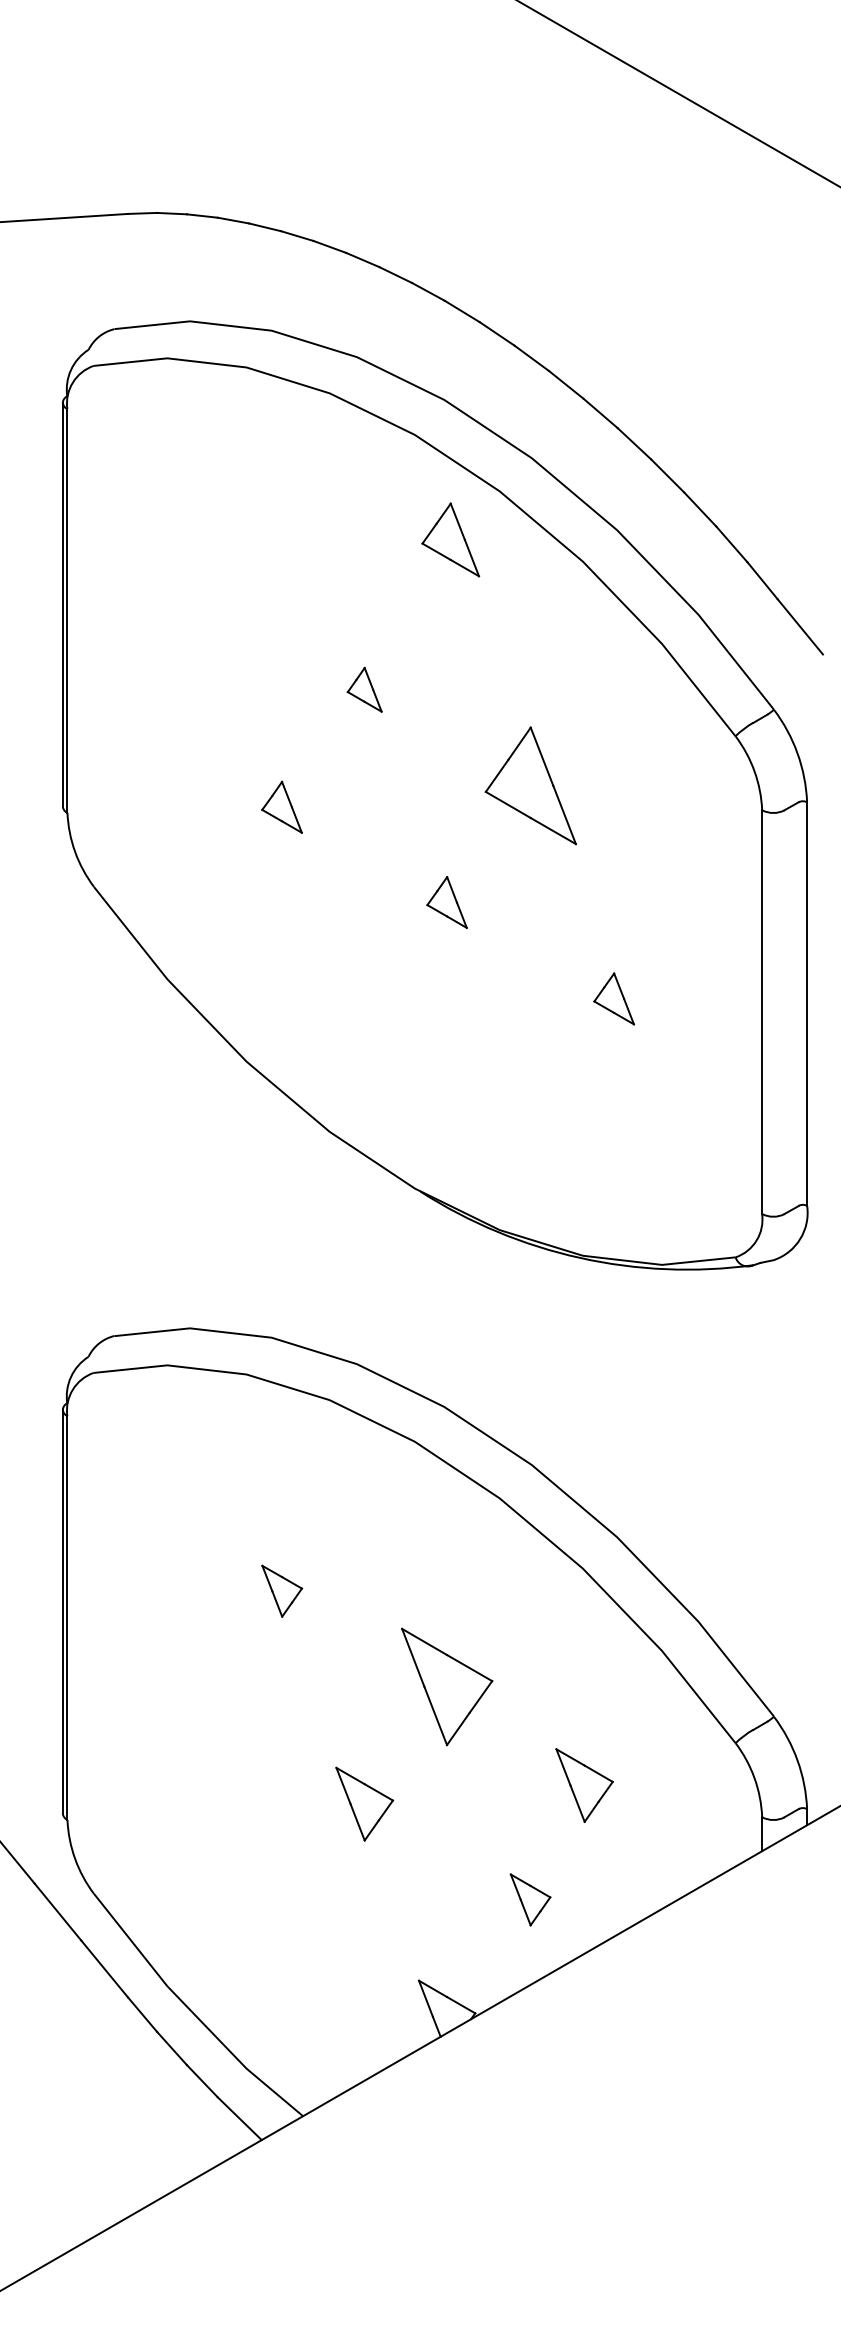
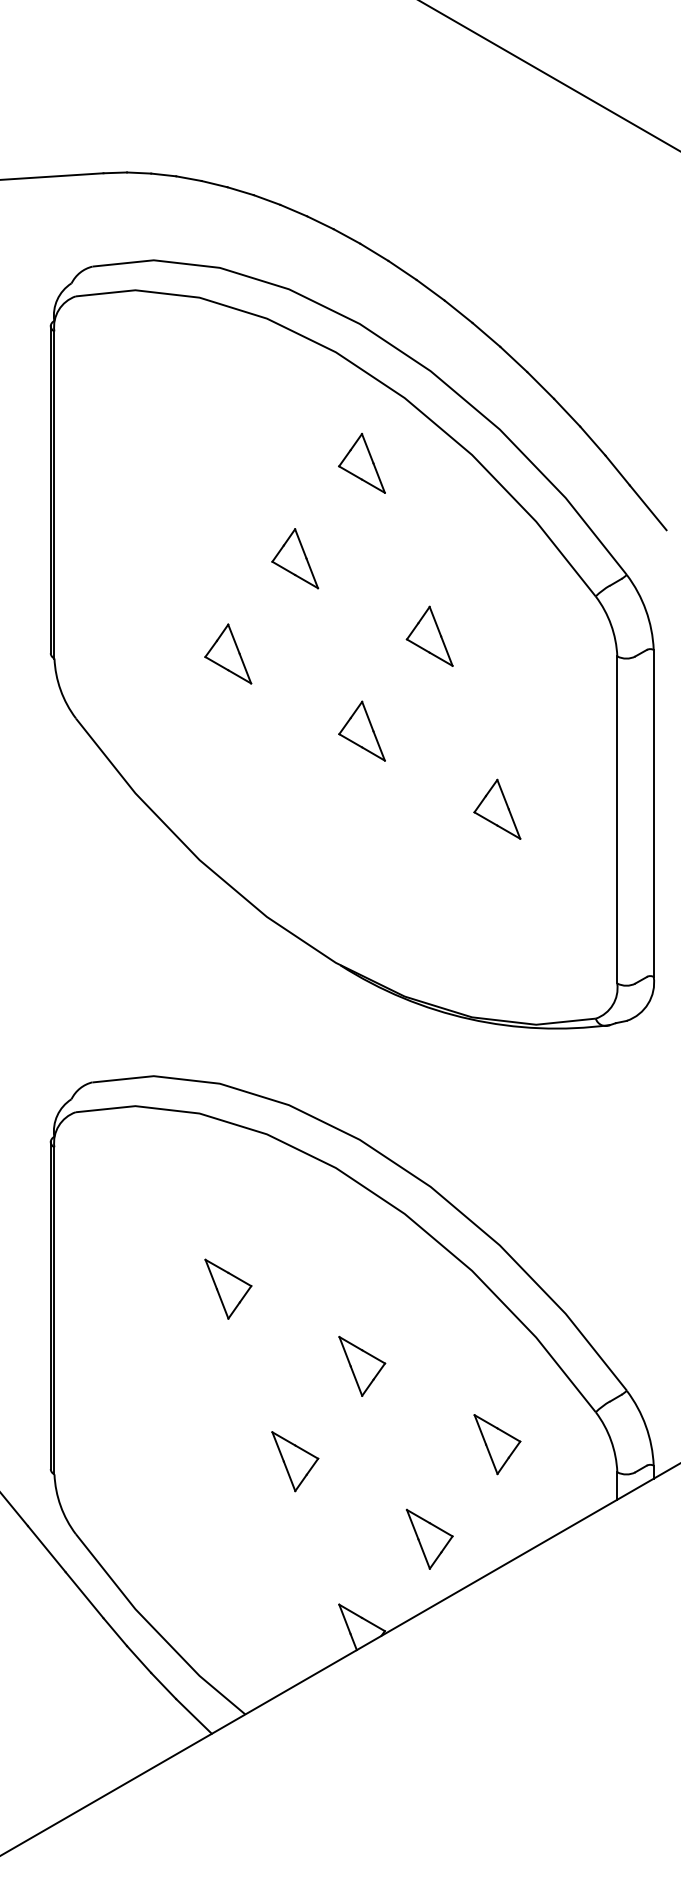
part: (450, 540) -> (361, 463), moved
part: (364, 689) -> (295, 558), size x1.67
part: (530, 784) -> (429, 635), size x0.62
part: (282, 806) -> (228, 653), size x1.43
part: (446, 901) -> (361, 730), size x1.43
part: (614, 997) -> (497, 808), size x1.43
part: (282, 1590) -> (228, 1288), size x1.43
part: (447, 1685) -> (362, 1365), size x0.62
part: (584, 1785) -> (497, 1444), moved
part: (530, 1899) -> (429, 1538), size x1.43

